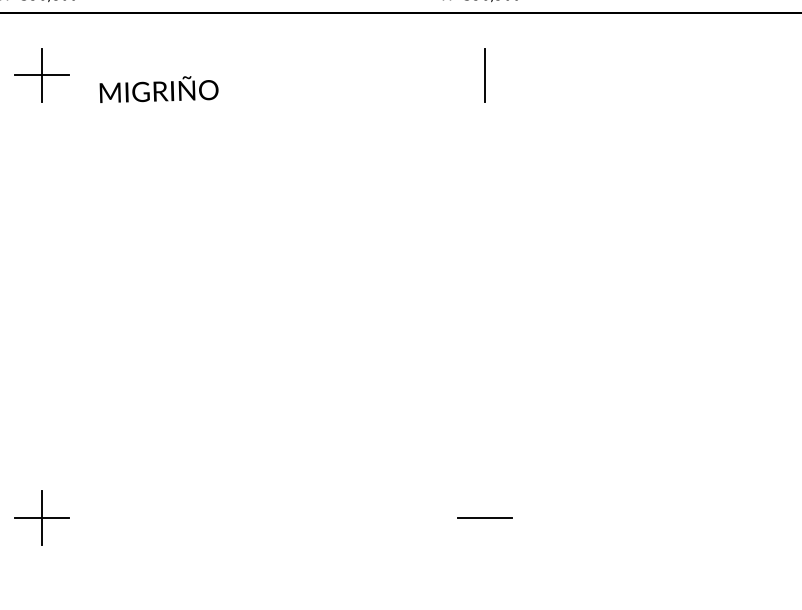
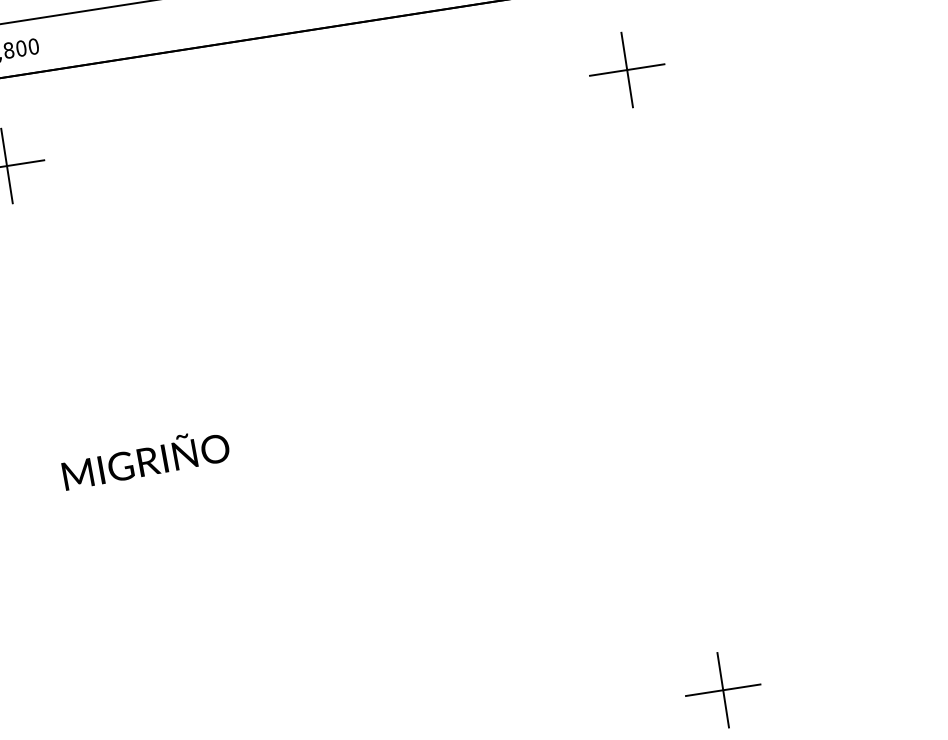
line: (484, 75) -> (626, 70), added
text: (158, 89) -> (144, 459), moved
line: (484, 517) -> (722, 689), added

